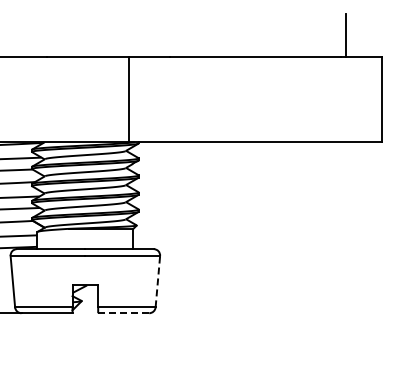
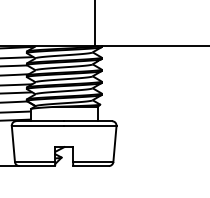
line: (157, 281) -> (114, 143), dashed -> solid
line: (123, 313) -> (90, 166), dashed -> solid

